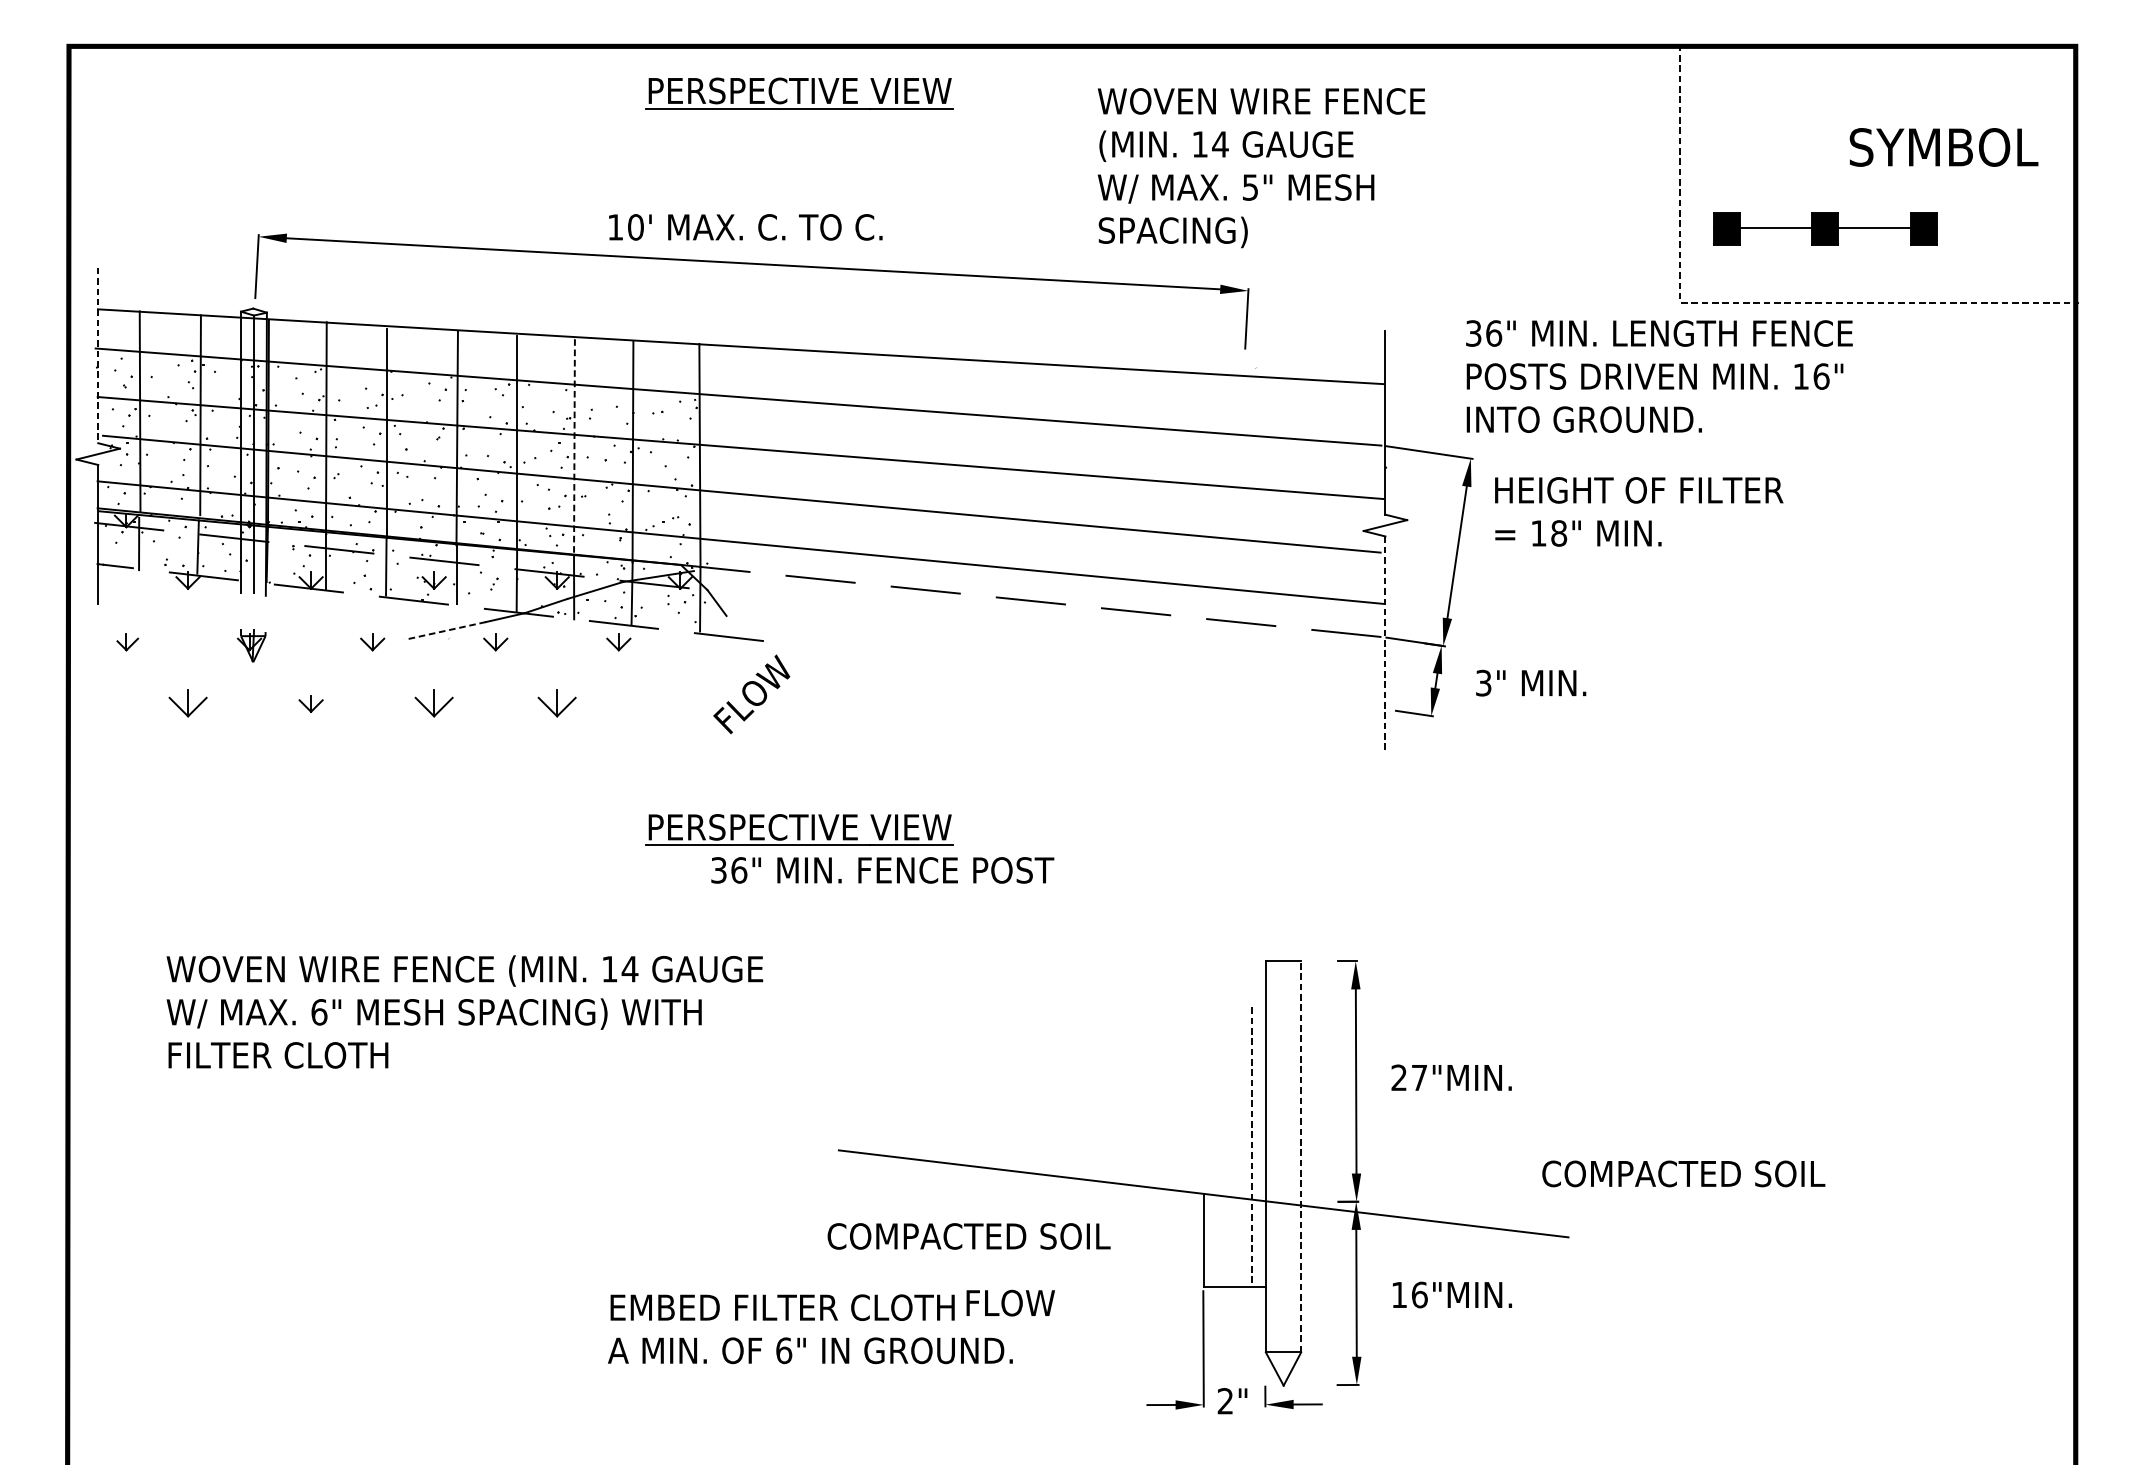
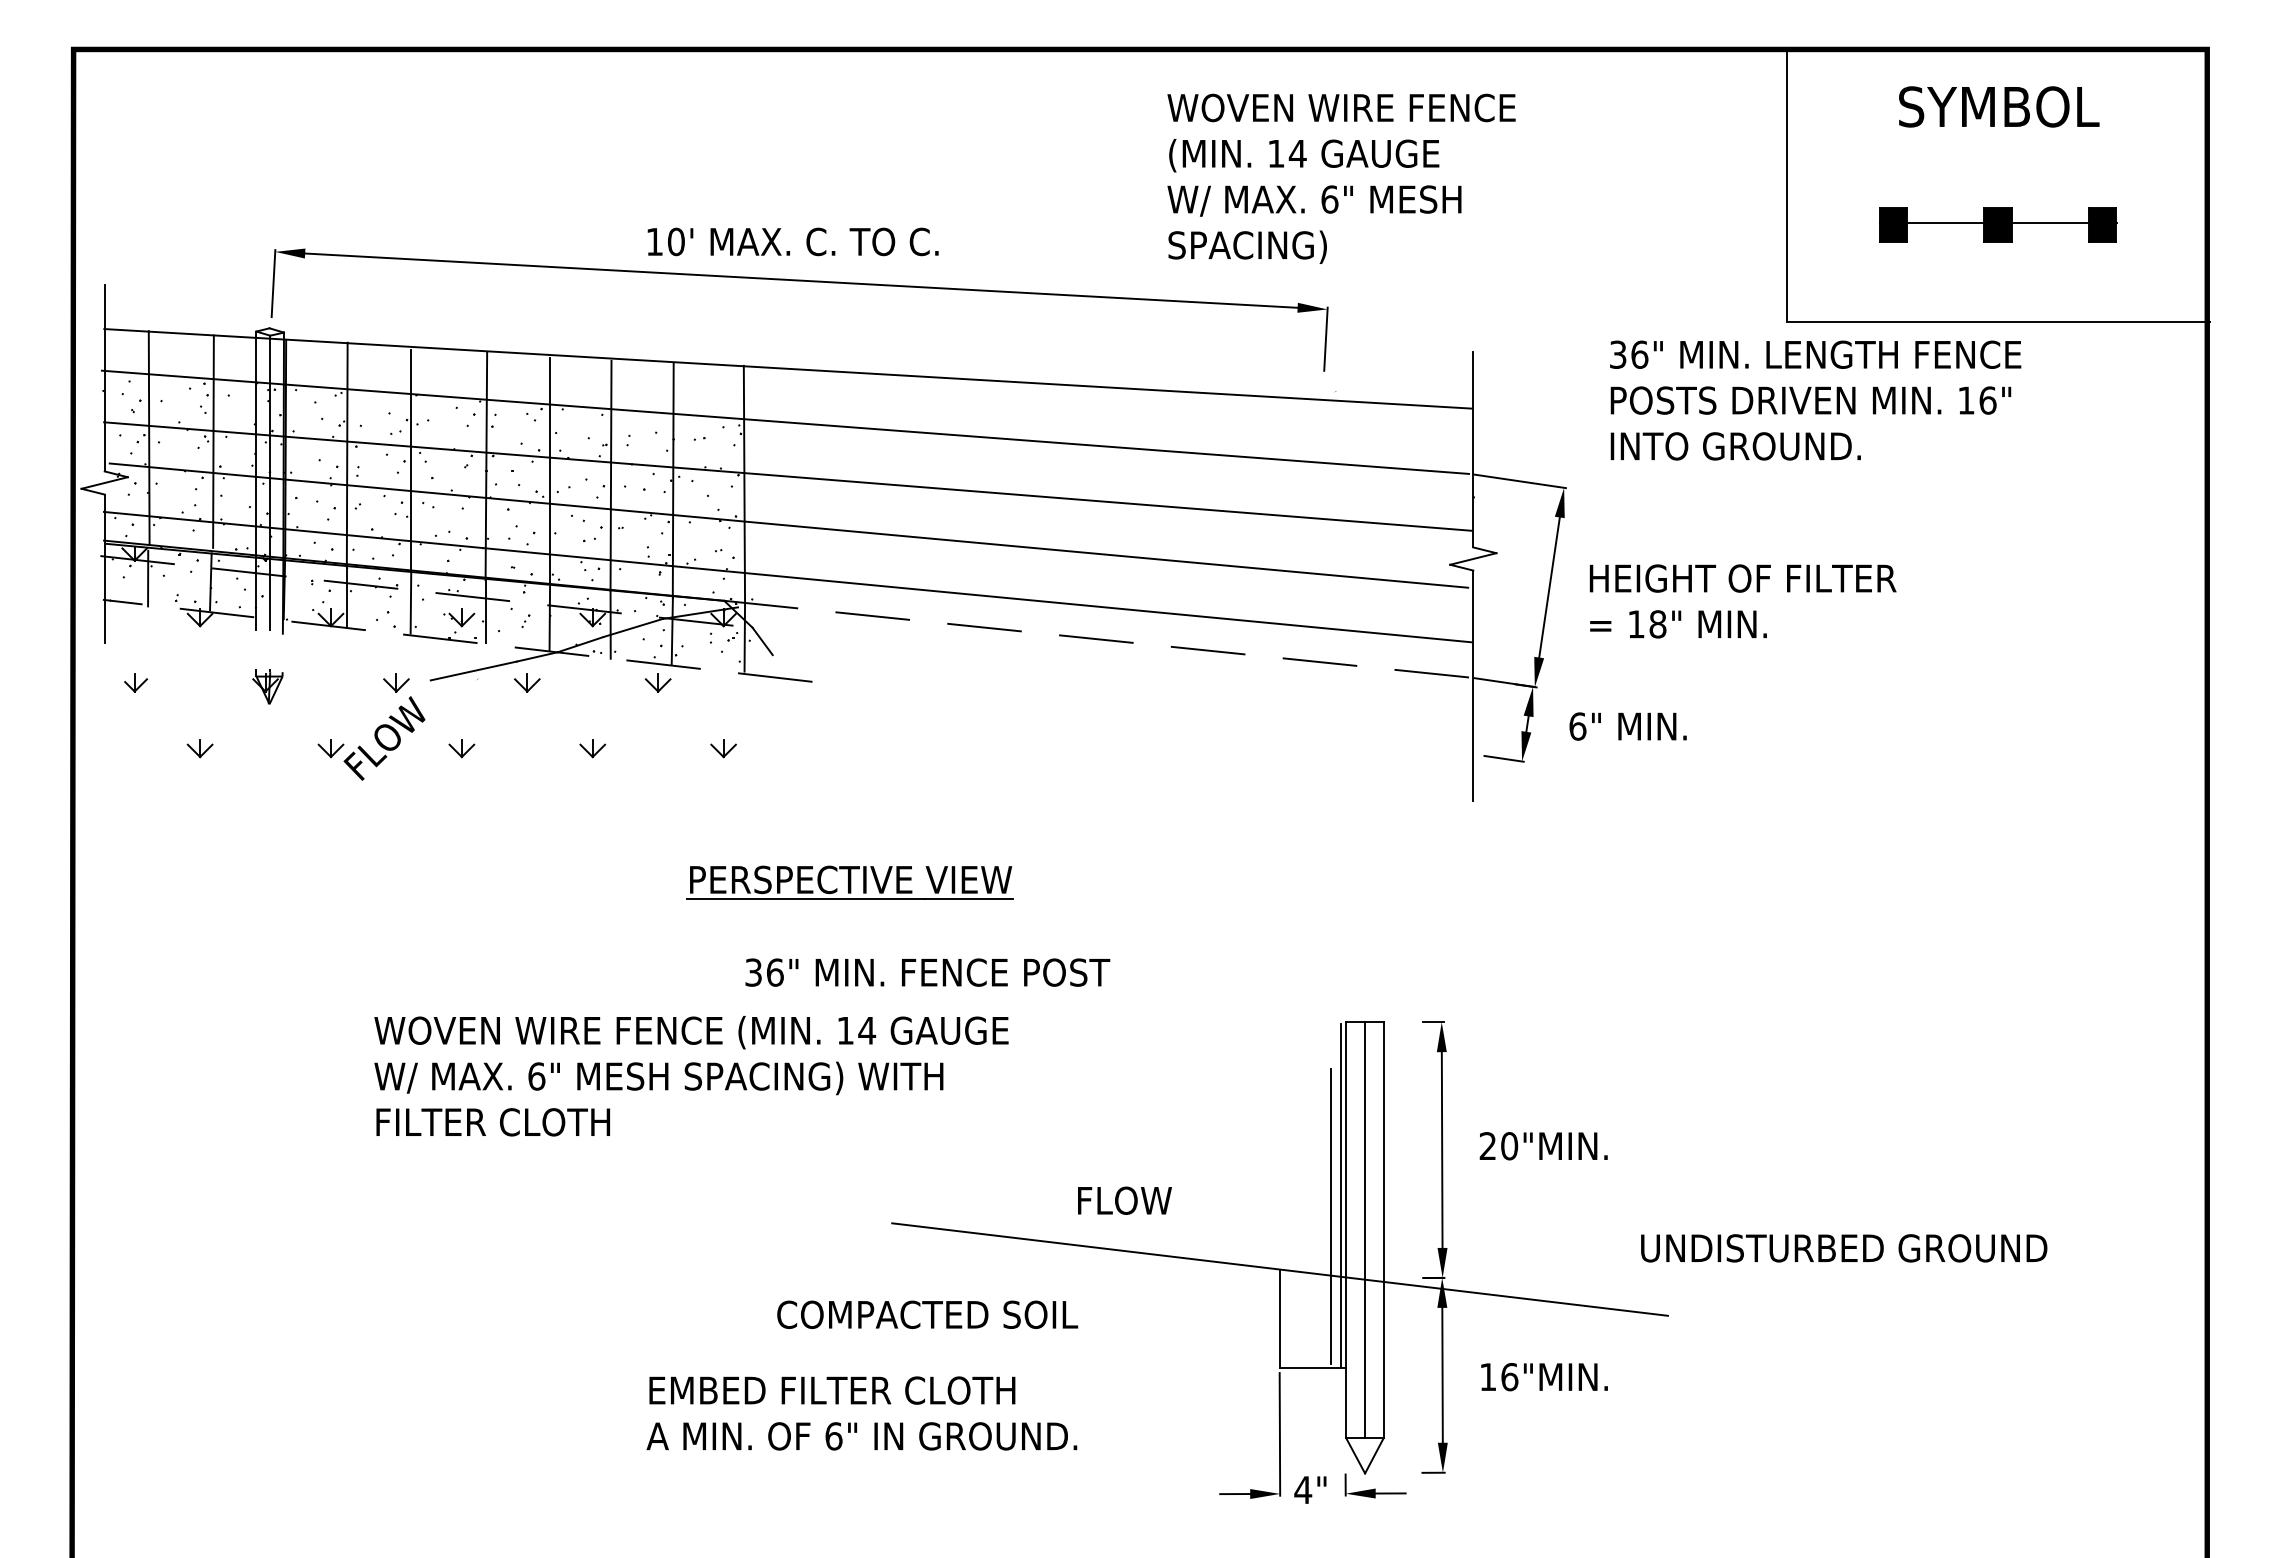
part: (798, 93) -> (849, 99), removed
text: (1944, 147) -> (1999, 106), moved
text: (1250, 187) -> (1329, 199), 5" -> 6"
part: (1825, 228) -> (1998, 224), moved
line: (1749, 303) -> (1860, 322), dashed -> solid
line: (98, 355) -> (104, 378), dashed -> solid
text: (1659, 376) -> (1815, 400), moved
line: (574, 447) -> (611, 475), dashed -> solid
text: (1638, 511) -> (1742, 601), moved
line: (445, 631) -> (473, 671), dashed -> solid
line: (1385, 645) -> (1473, 686), dashed -> solid
text: (1483, 683) -> (1577, 726), 3" -> 6"
text: (751, 694) -> (384, 738), moved
part: (187, 703) -> (199, 748), size x0.62
part: (433, 703) -> (461, 748), size x0.62
part: (557, 703) -> (592, 748), size x0.62
part: (680, 703) -> (723, 748), added
text: (882, 870) -> (927, 972), moved
text: (464, 1011) -> (691, 1075), moved
text: (1419, 1078) -> (1509, 1146), 27"MIN. -> 20"MIN.
line: (1261, 1123) -> (1341, 1194), added
line: (1252, 1143) -> (1331, 1216), dashed -> solid
line: (1283, 1157) -> (1364, 1230), added
line: (1300, 1157) -> (1383, 1230), dashed -> solid
text: (1733, 1174) -> (1843, 1248), COMPACTED SOIL -> UNDISTURBED GROUND
text: (968, 1236) -> (927, 1314), moved
text: (1010, 1302) -> (1124, 1200), moved
text: (1225, 1400) -> (1303, 1489), 2" -> 4"

